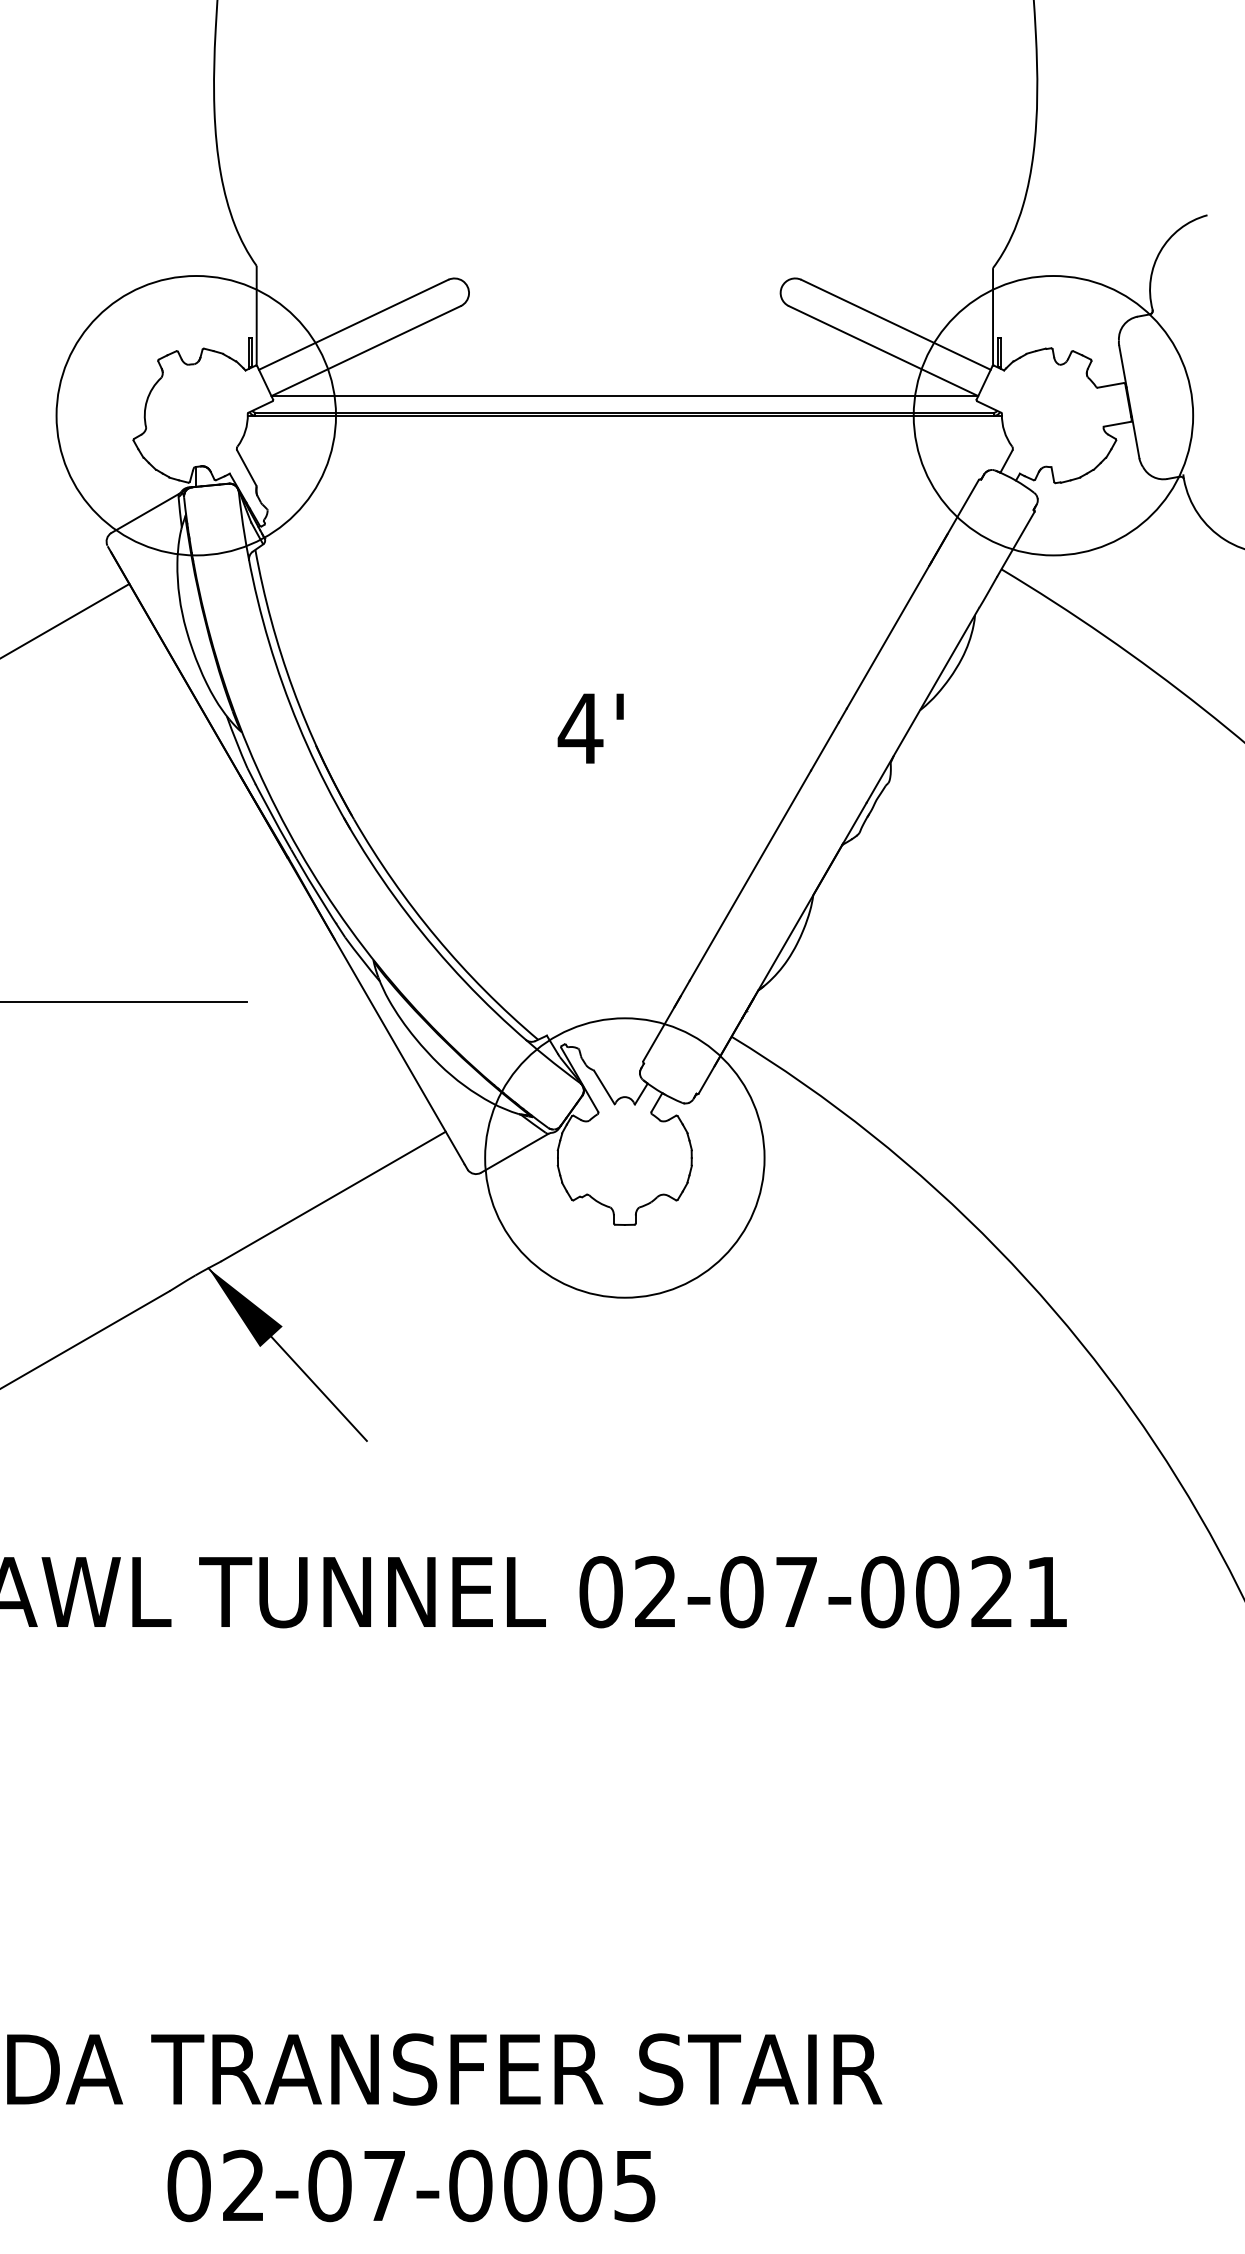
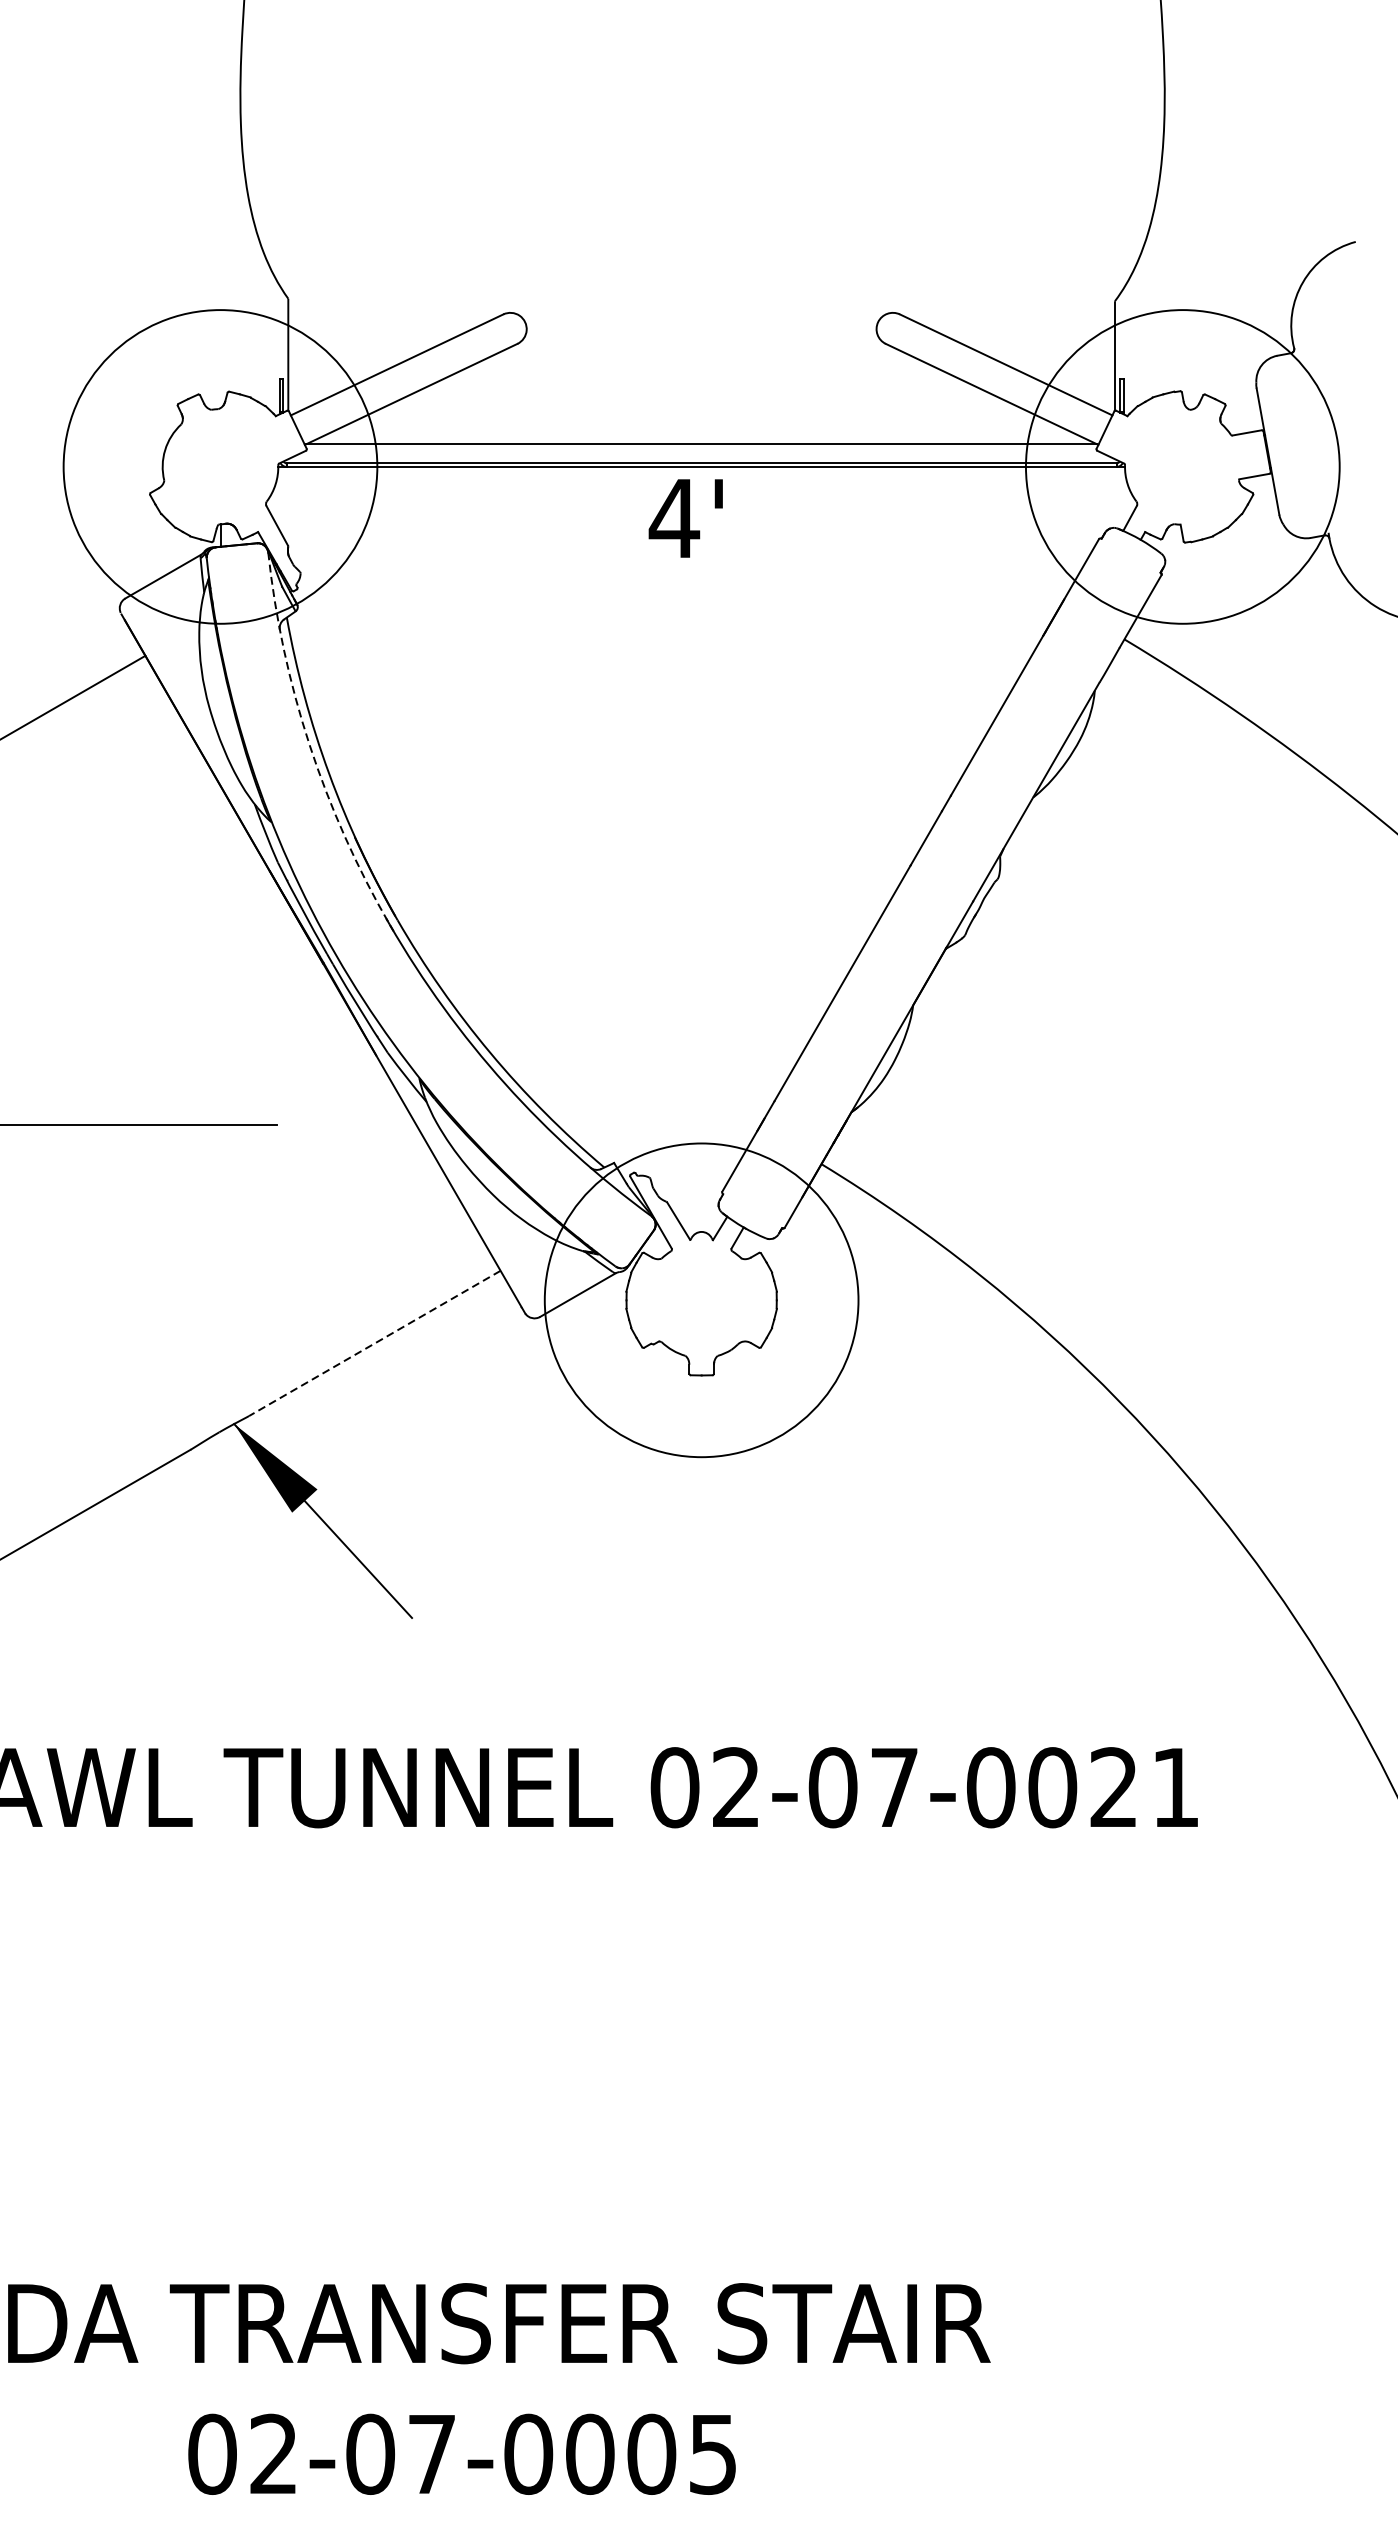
line: (275, 663) -> (309, 745), solid -> dashed
text: (590, 728) -> (685, 518), moved
line: (333, 1196) -> (374, 1343), solid -> dashed

